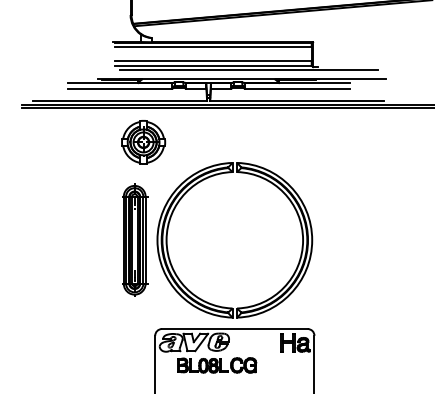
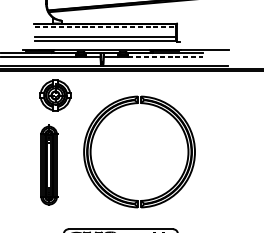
line: (213, 47) -> (105, 27), solid -> dashed
line: (248, 69) -> (130, 43), removed
line: (297, 88) -> (165, 56), solid -> dashed
part: (186, 286) -> (104, 185), moved

